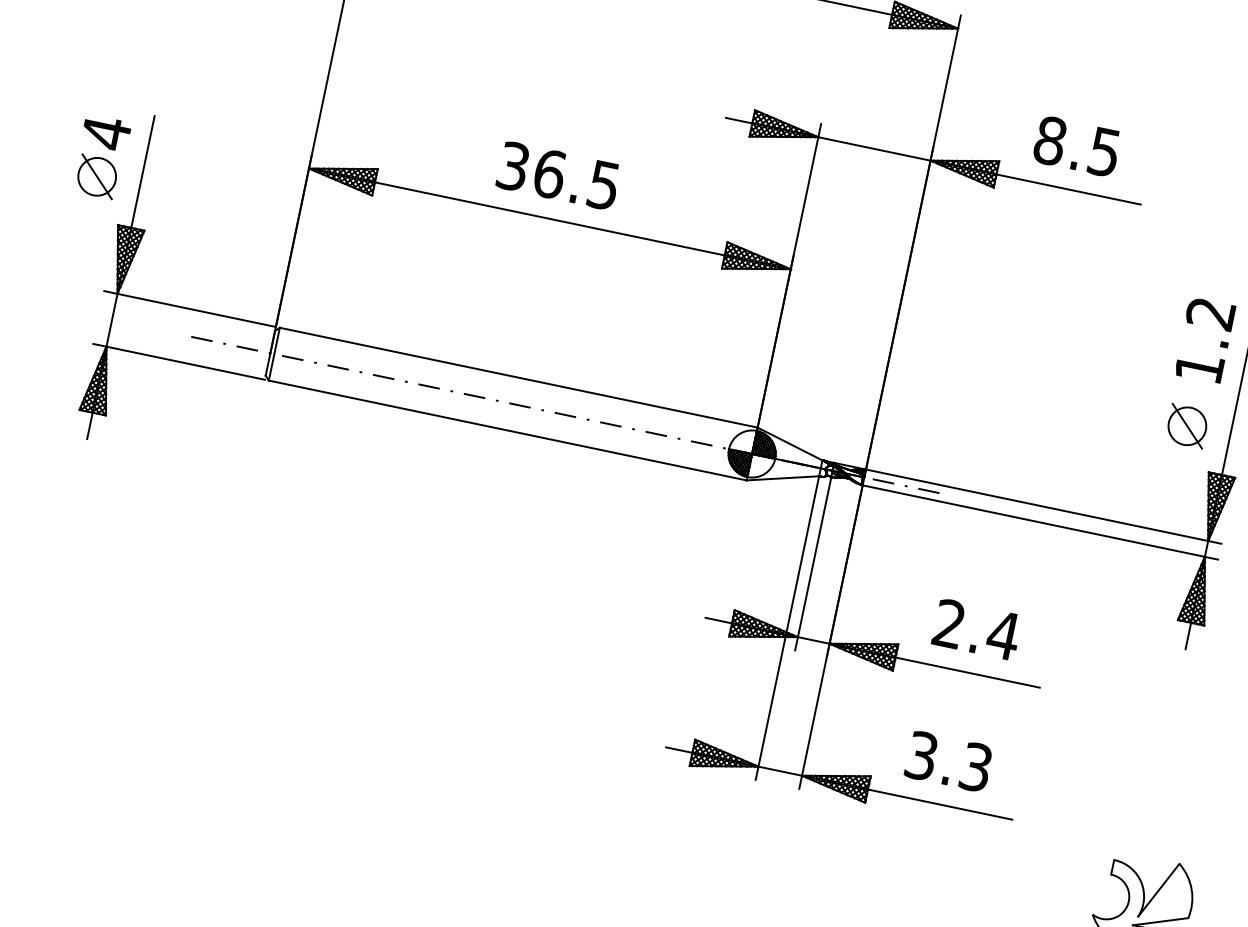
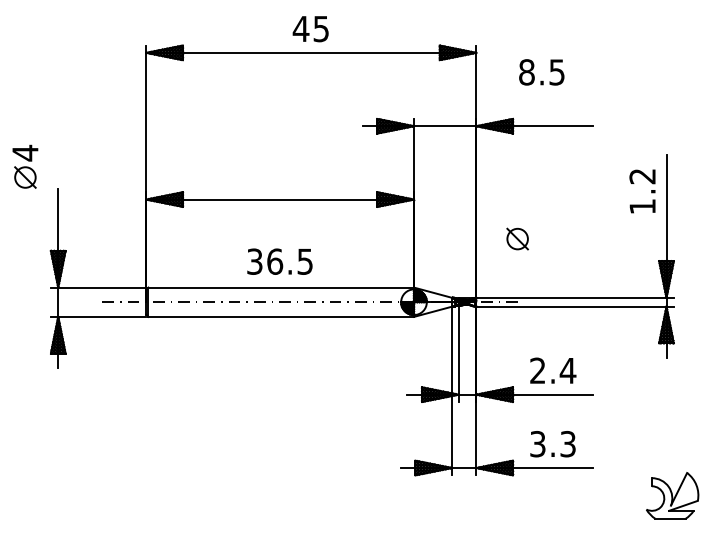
text: (1076, 146) -> (541, 72), moved
part: (101, 157) -> (25, 166), moved
text: (557, 175) -> (279, 261), moved
part: (1187, 425) -> (517, 238), moved

